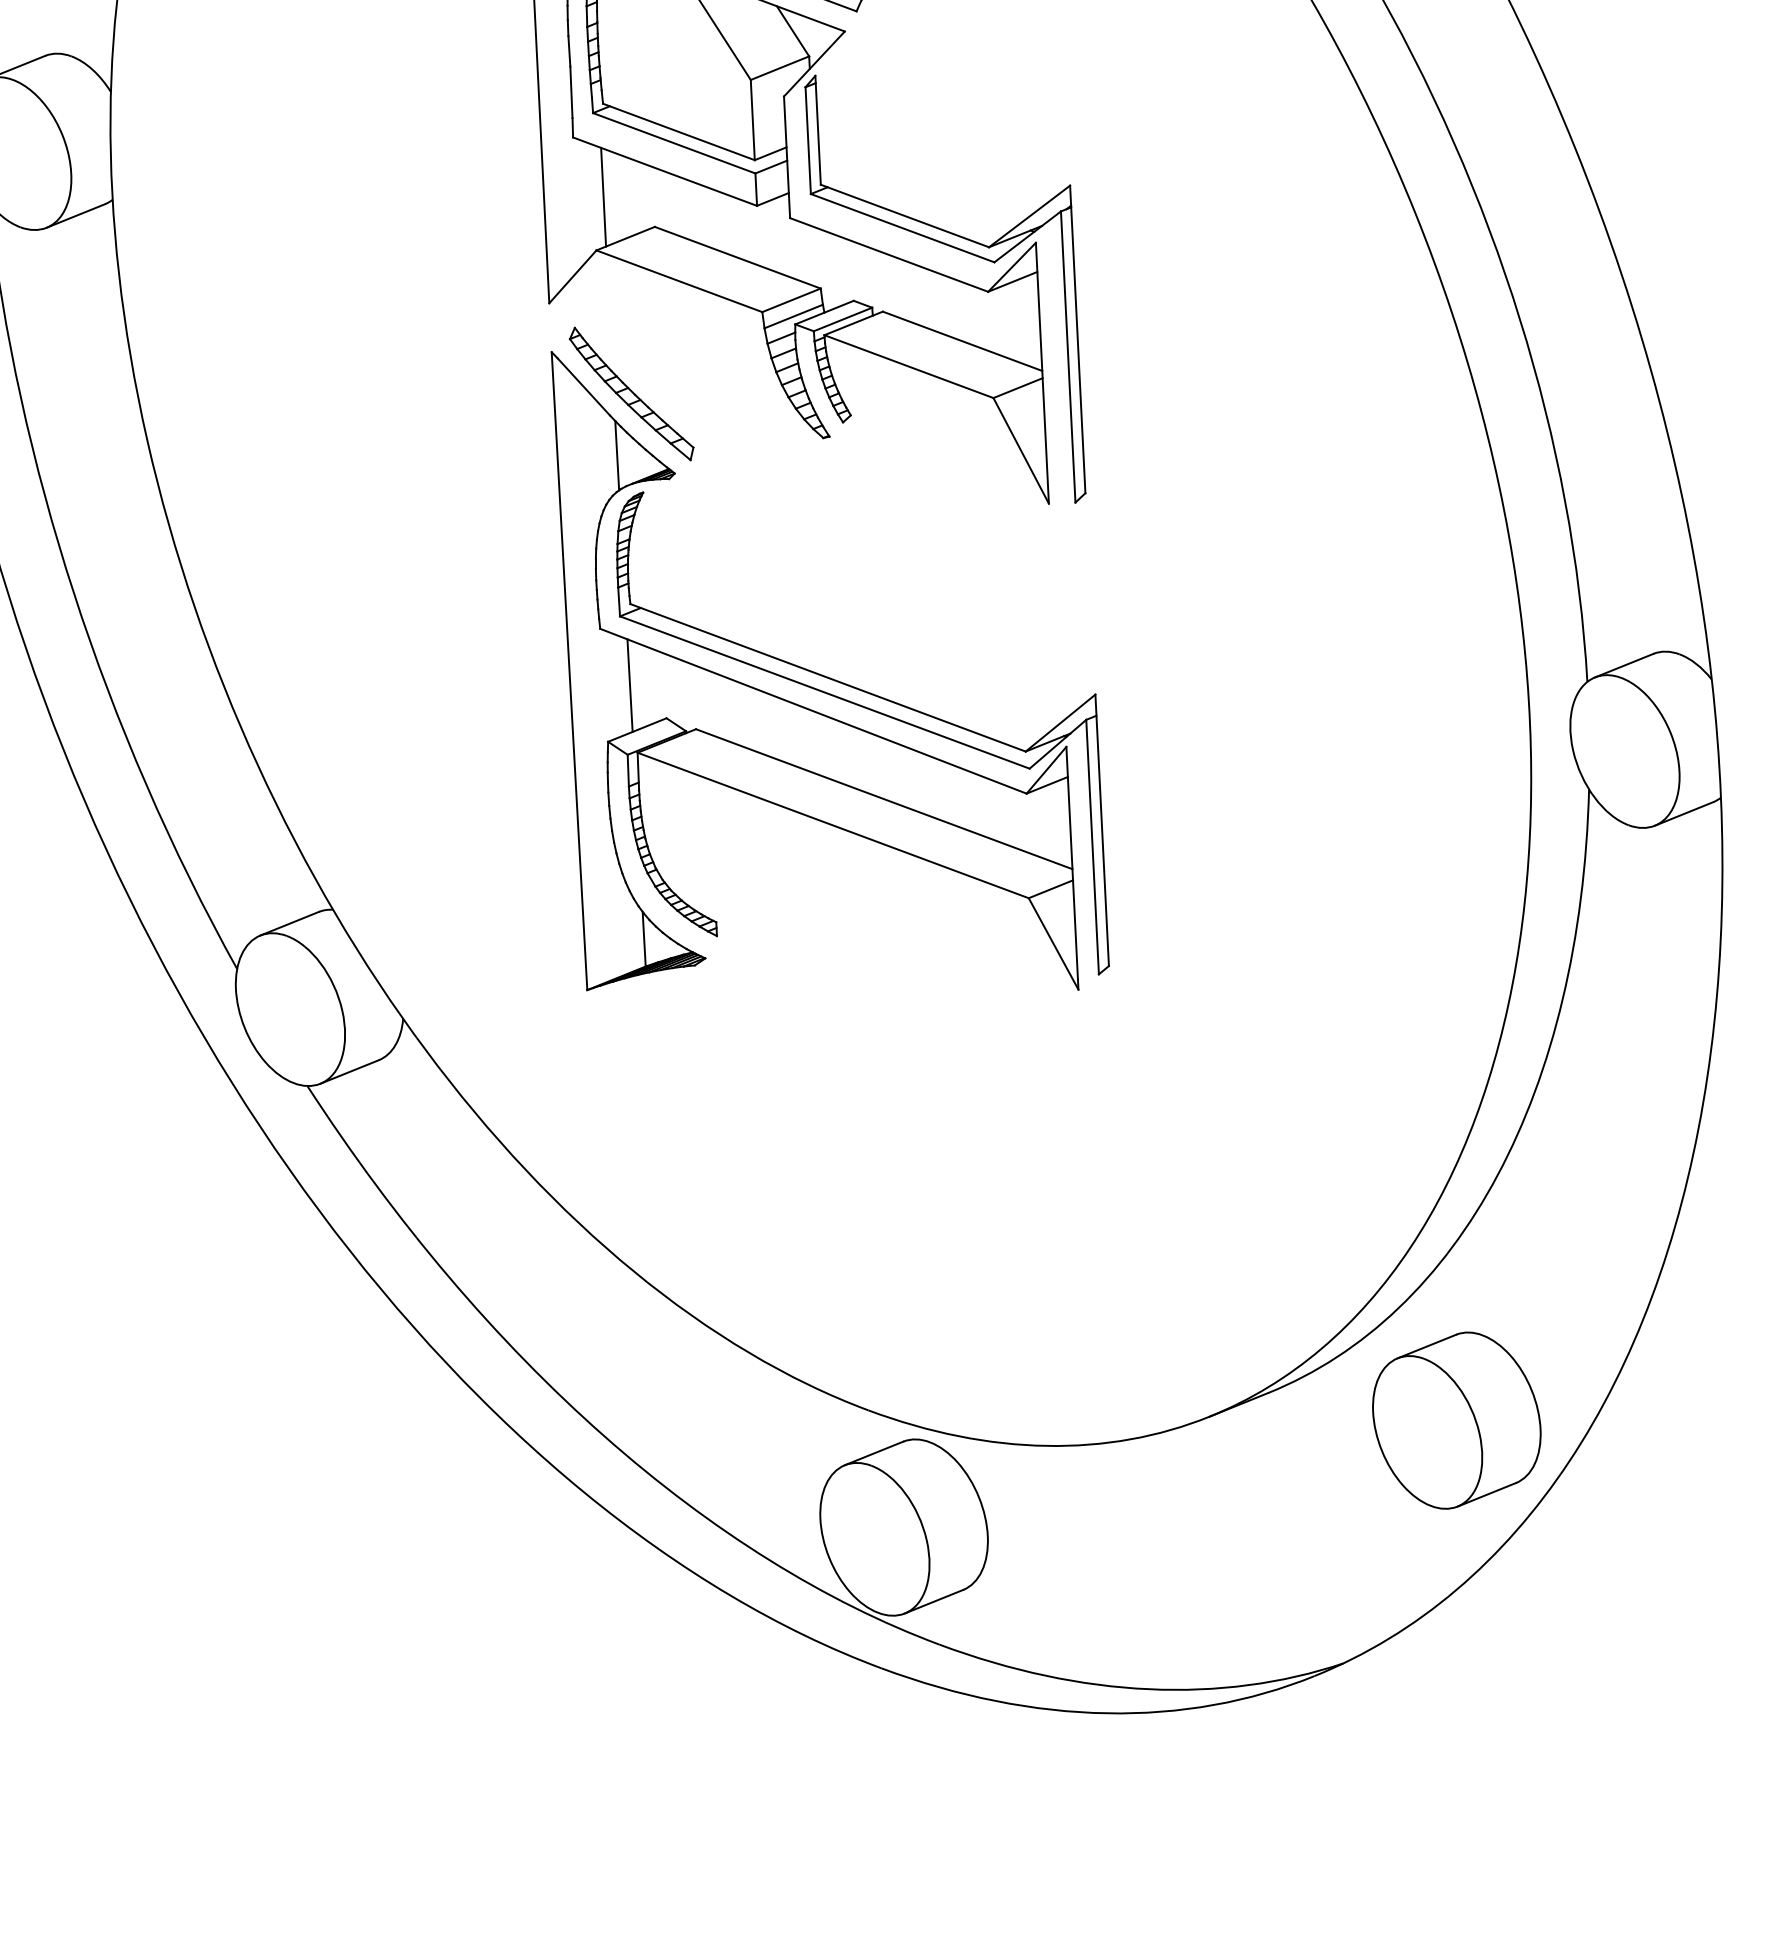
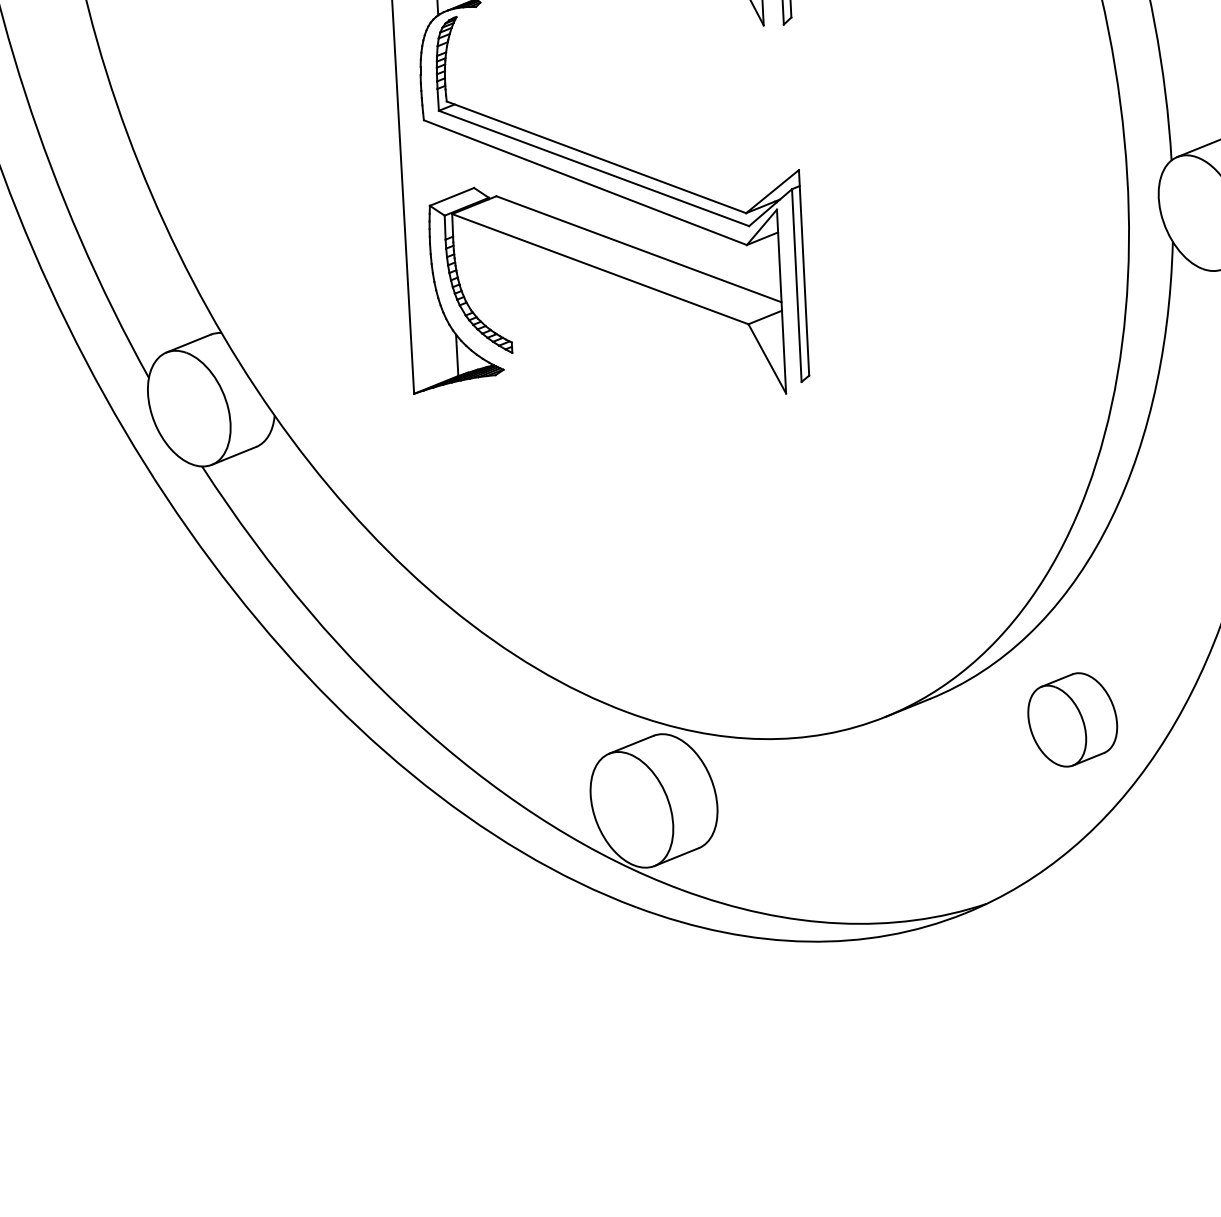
line: (629, 685) -> (446, 163), removed
part: (1456, 1420) -> (1072, 719), size x0.7

